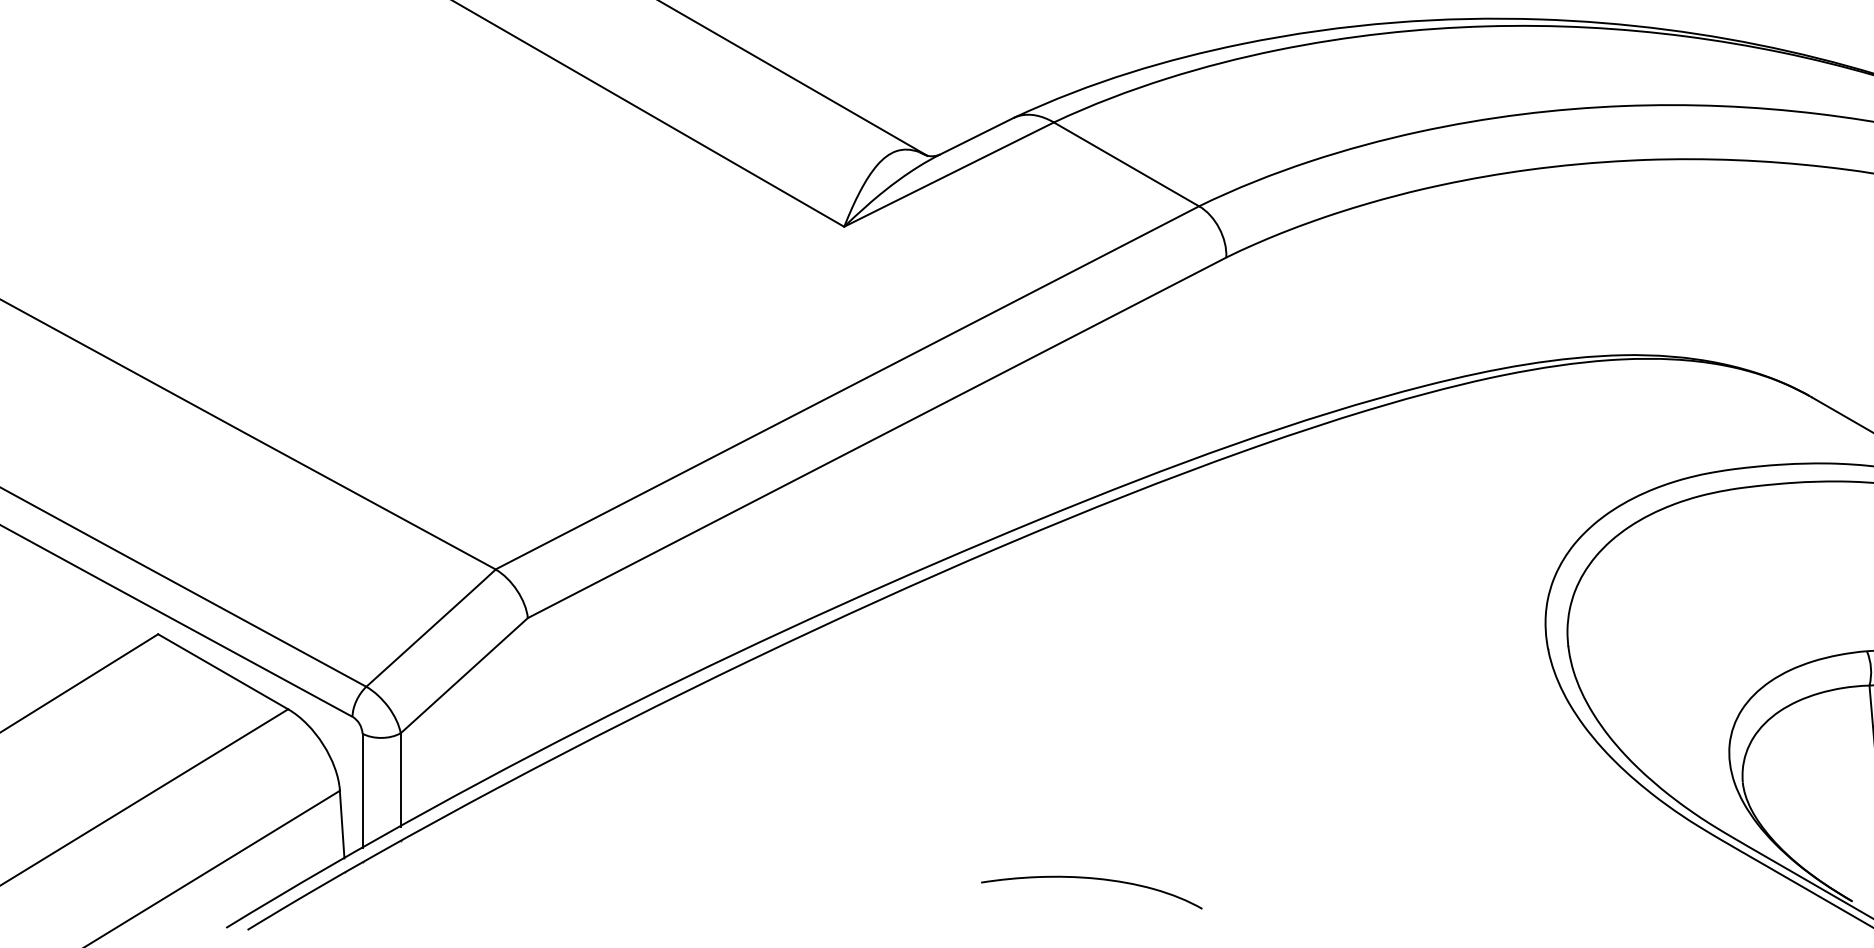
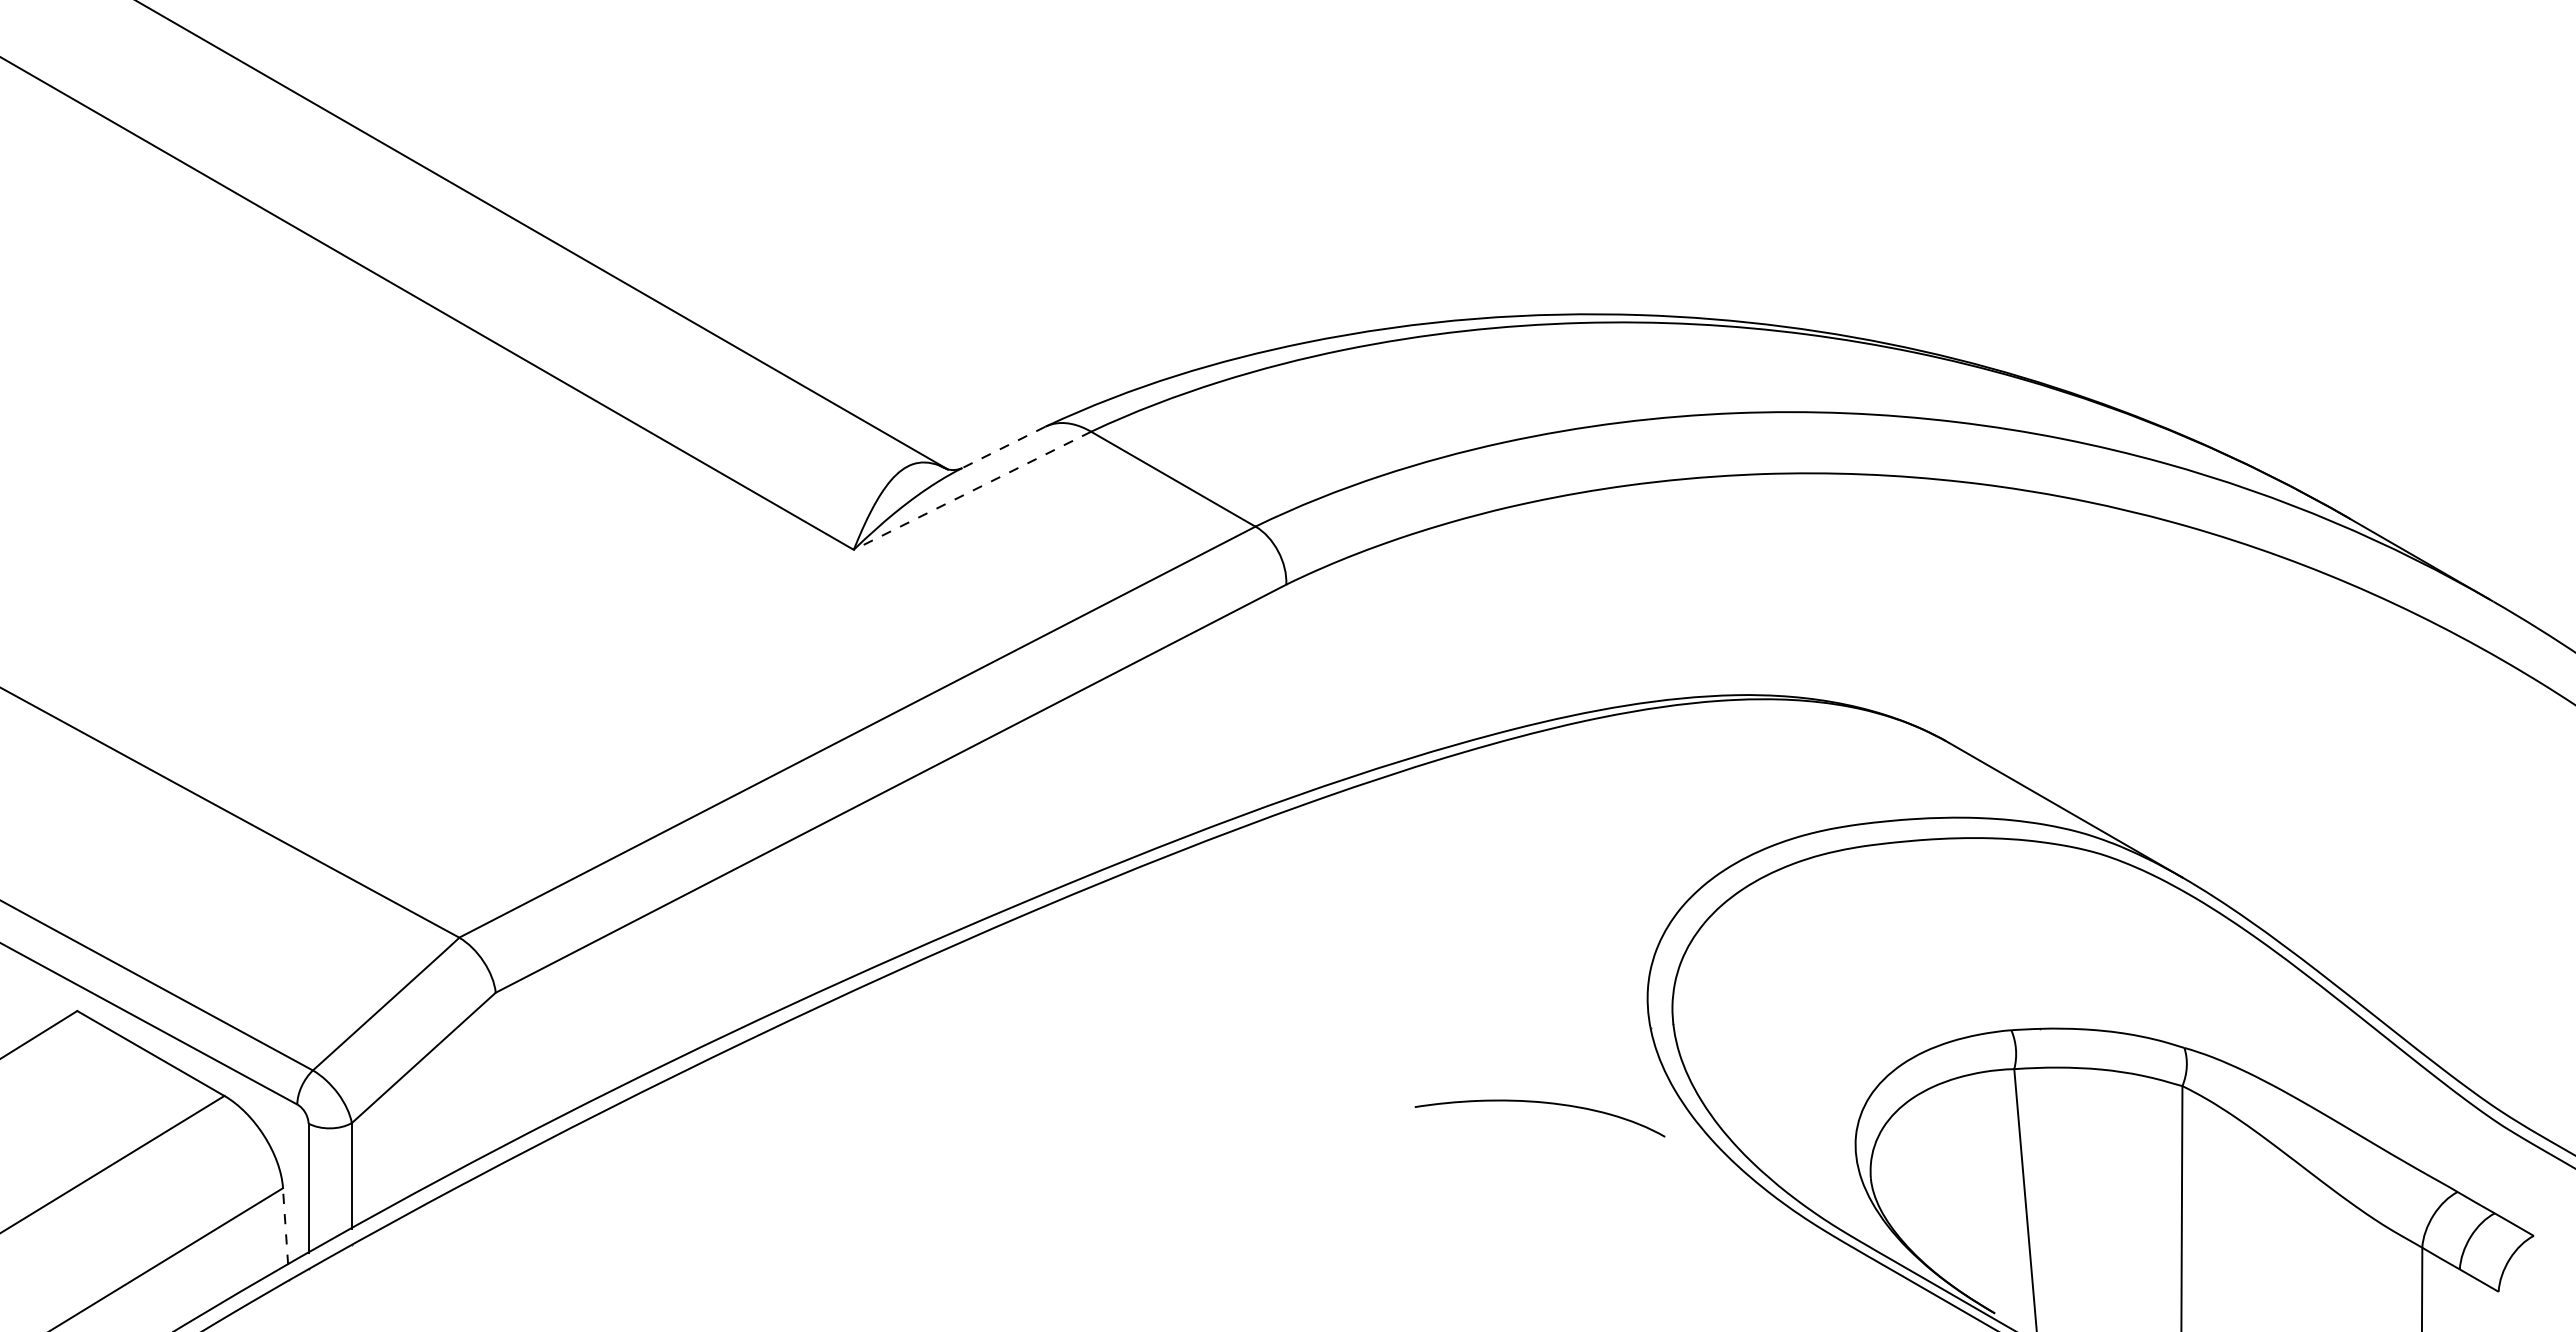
line: (976, 136) -> (1003, 447), solid -> dashed
line: (949, 174) -> (972, 490), solid -> dashed
line: (342, 824) -> (285, 1226), solid -> dashed
curve: (1092, 879) -> (1540, 1103), moved

